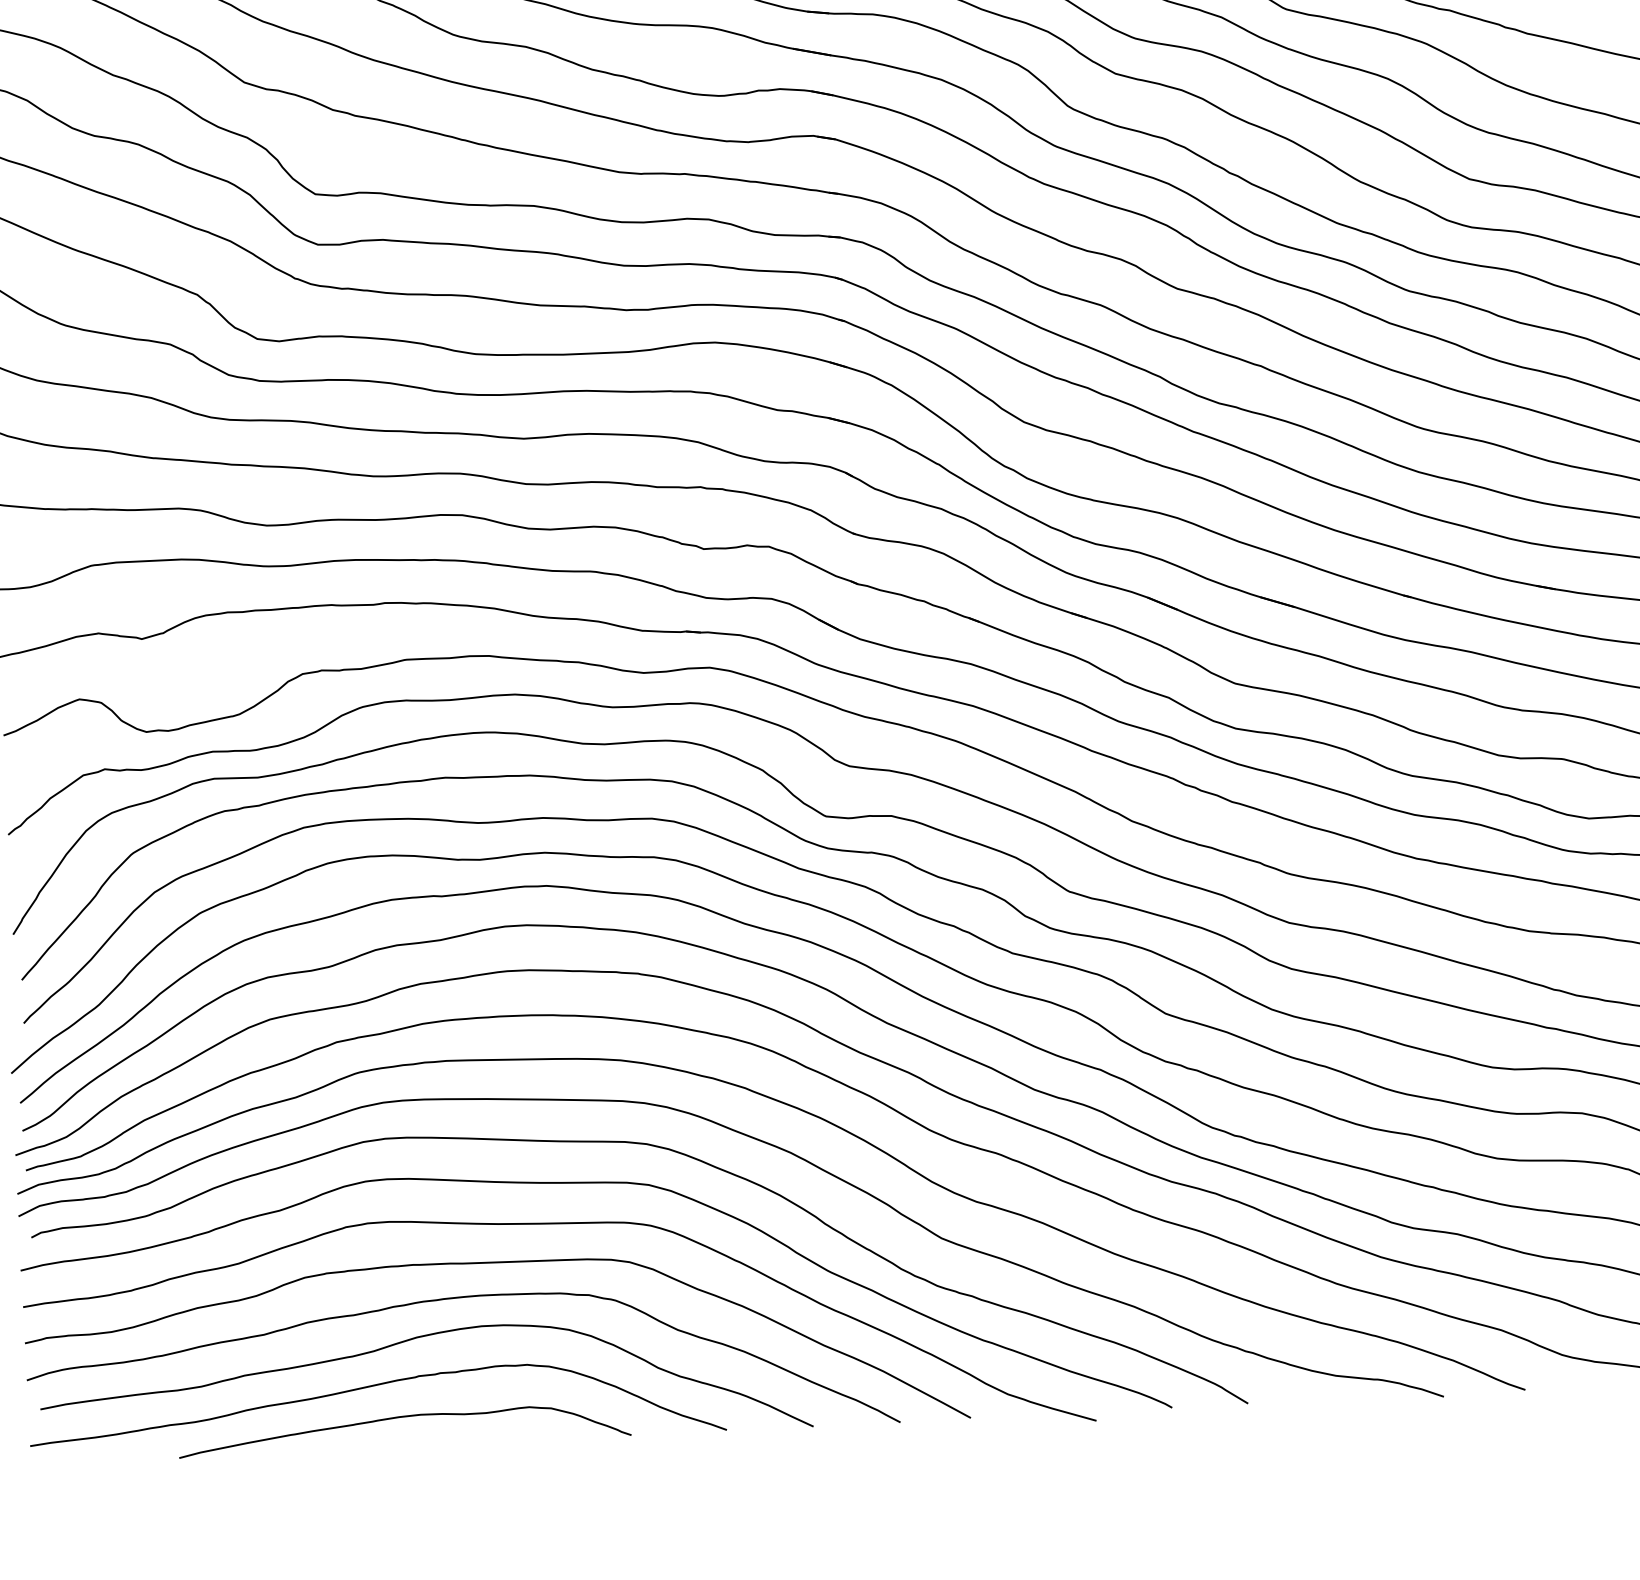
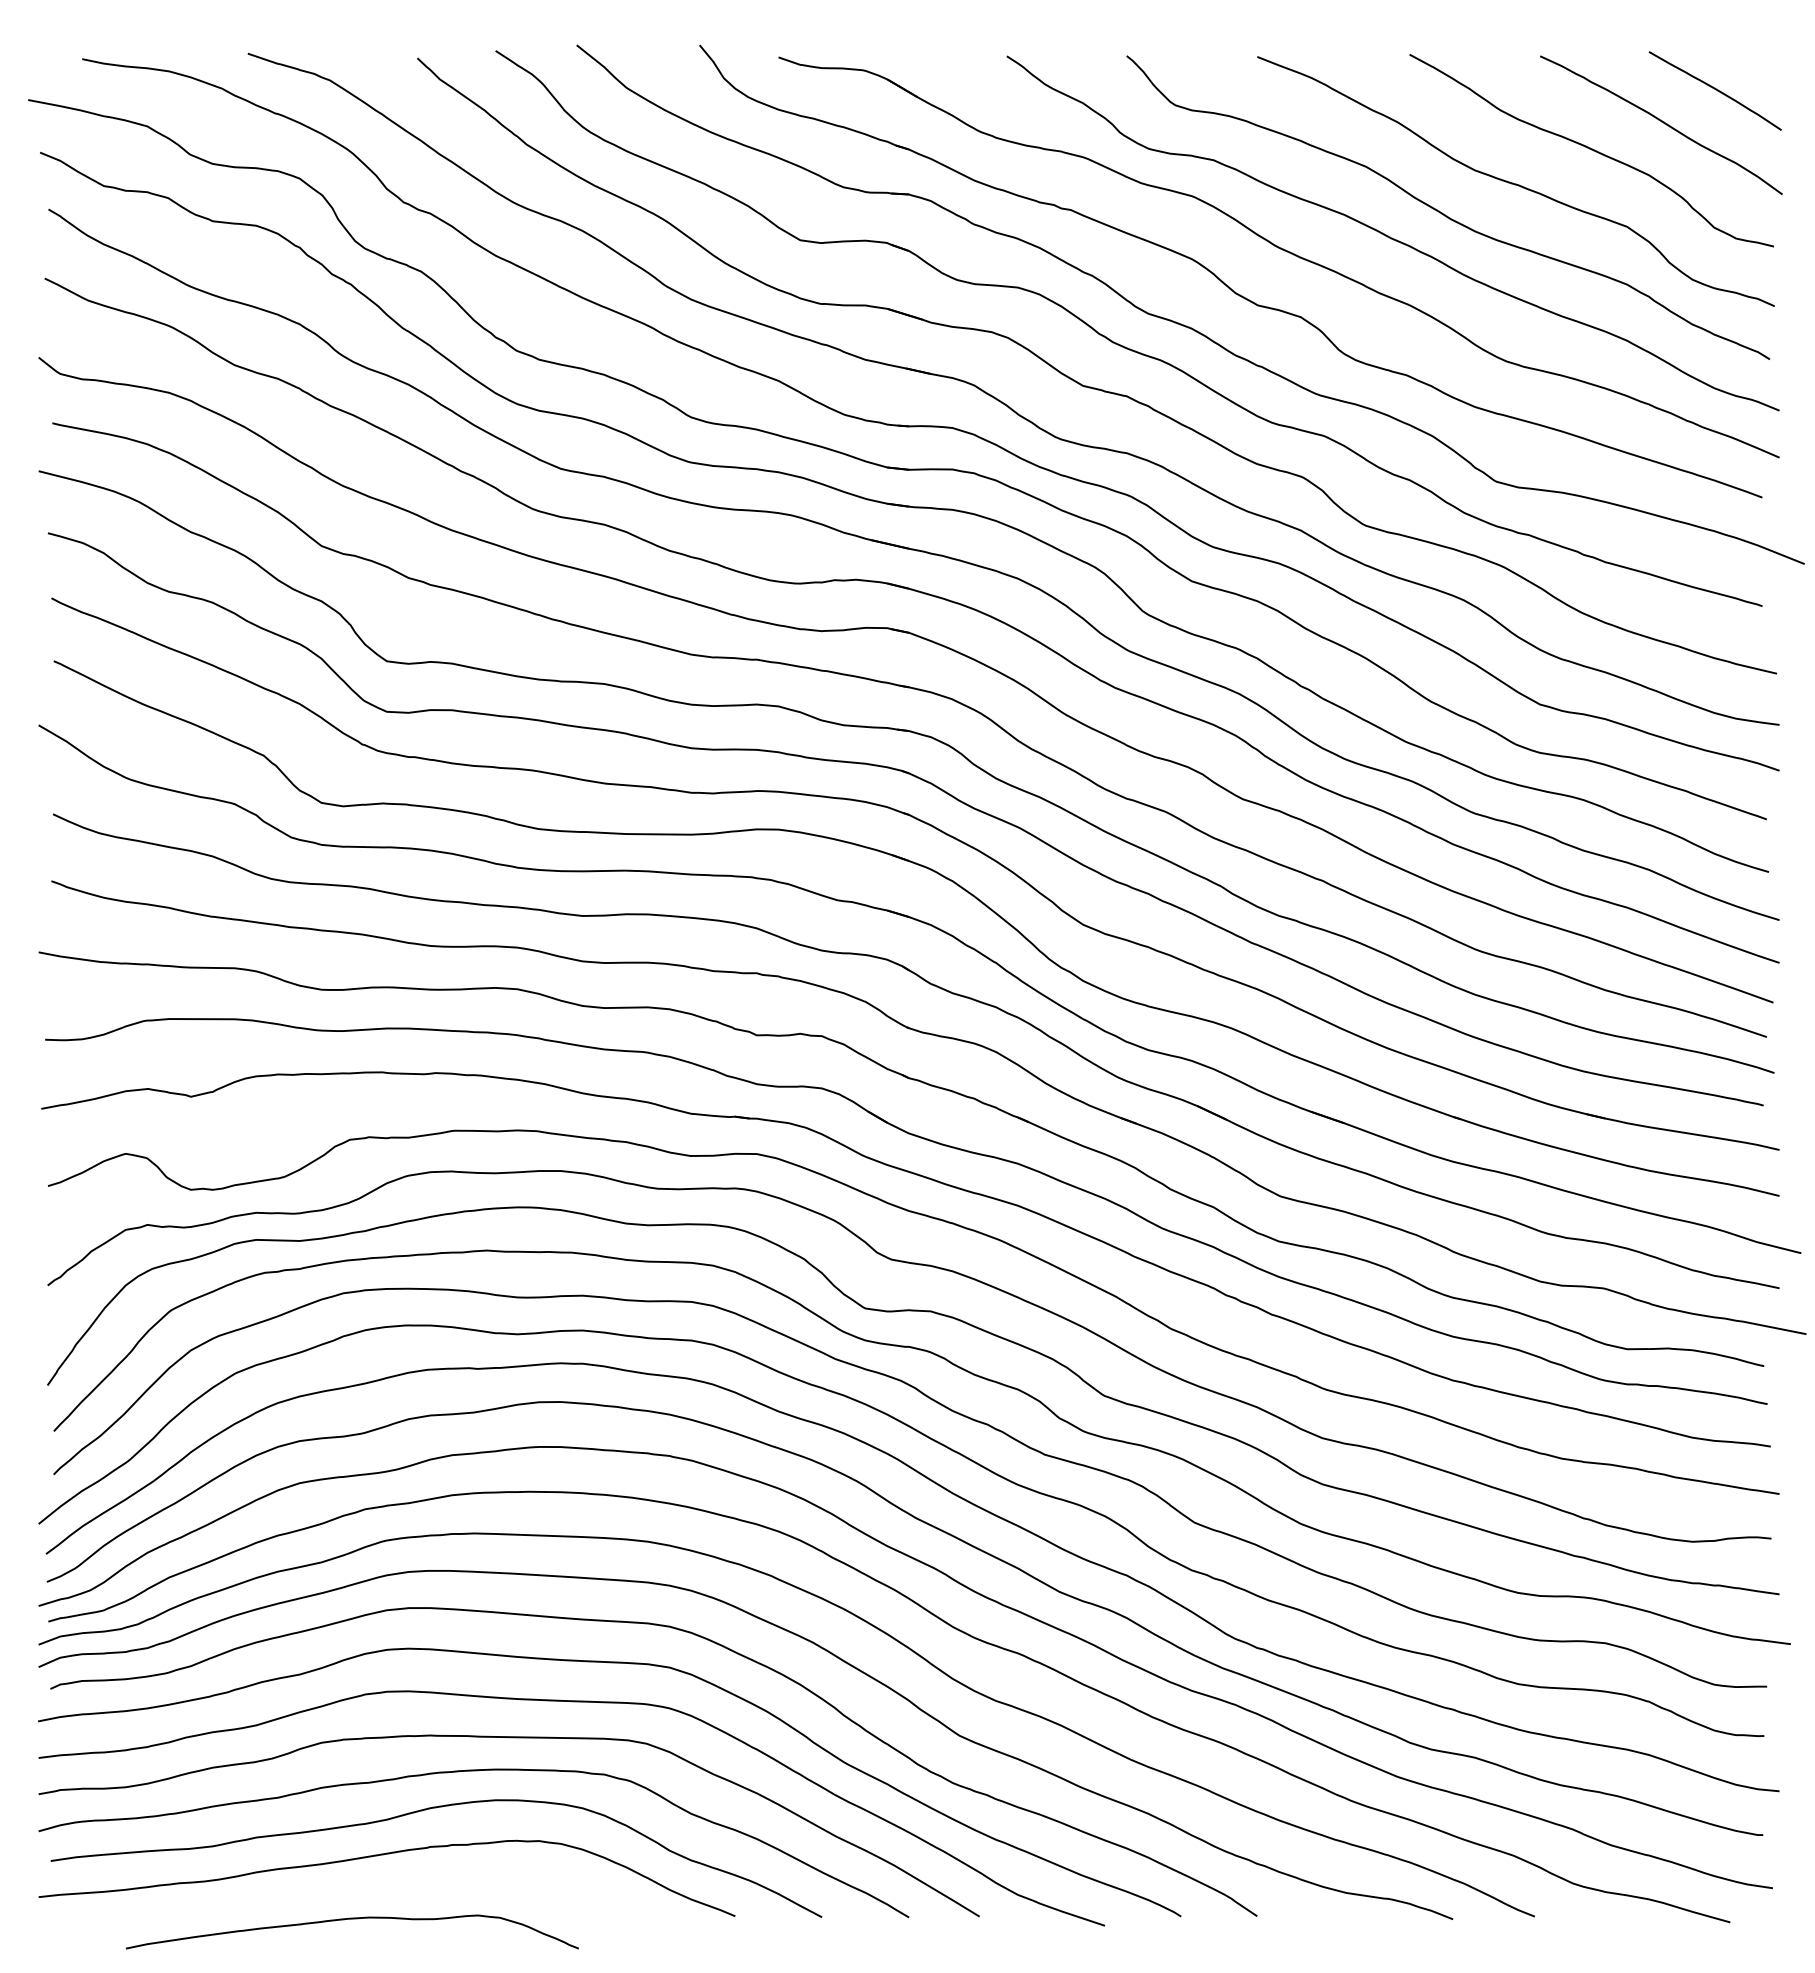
curve: (404, 1417) -> (352, 1919), moved

